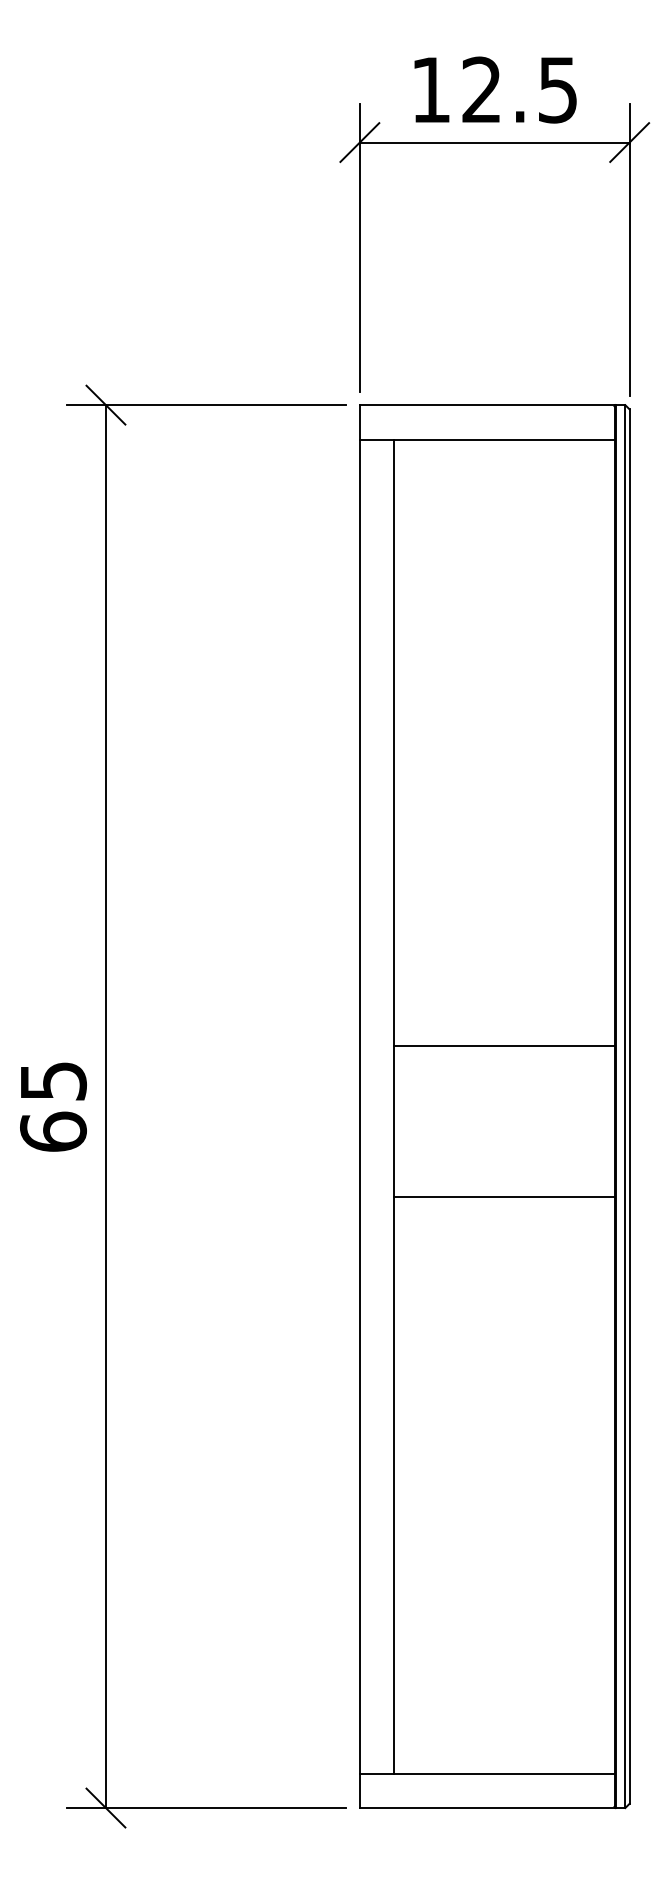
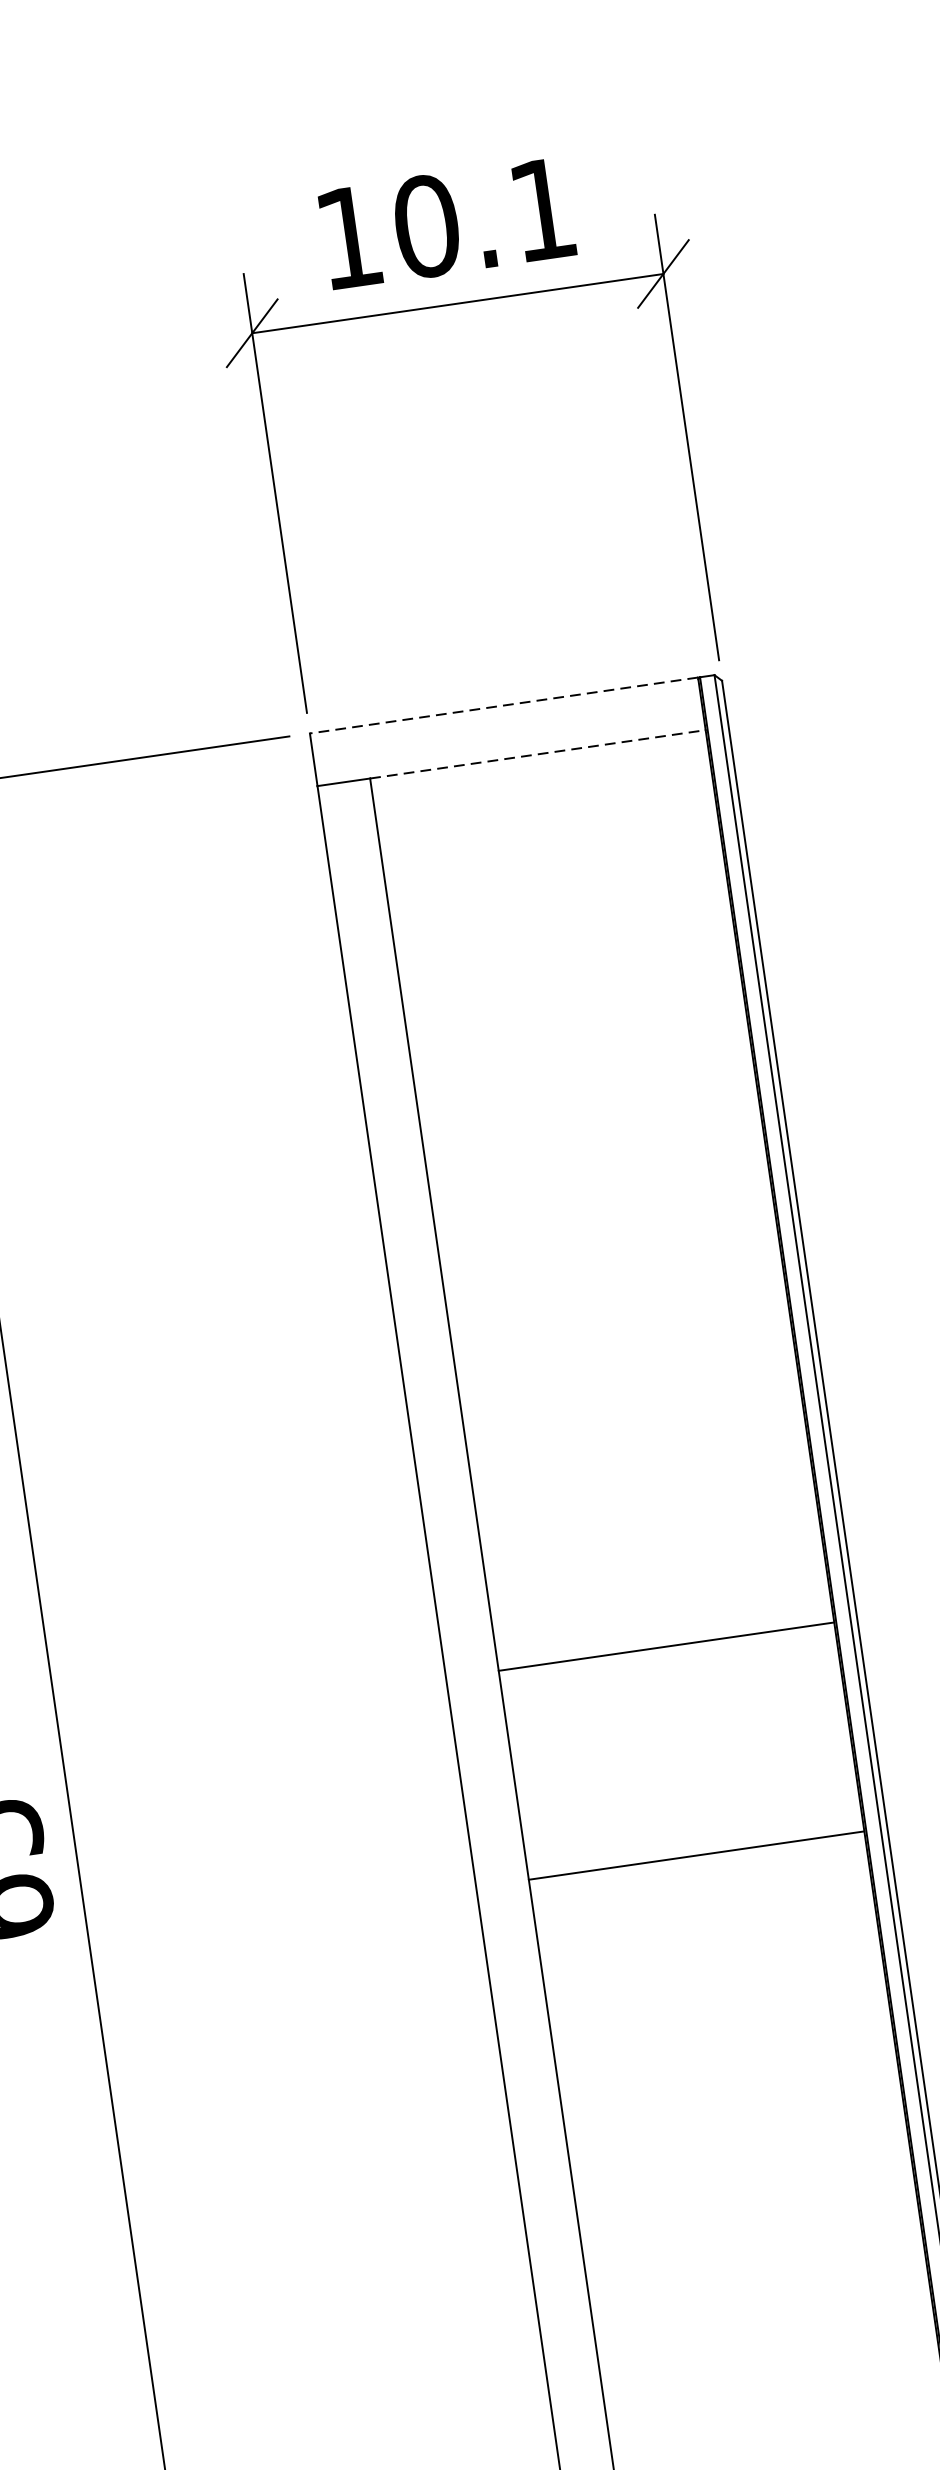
text: (519, 89) -> (483, 217), 12.5 -> 10.1
line: (486, 405) -> (503, 706), solid -> dashed
line: (504, 439) -> (537, 754), solid -> dashed
line: (504, 1046) -> (666, 1647), moved
line: (504, 1197) -> (696, 1855), moved

